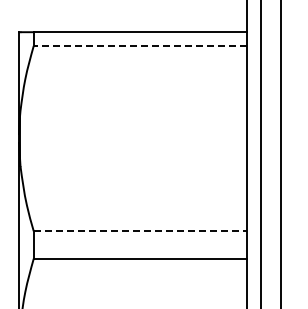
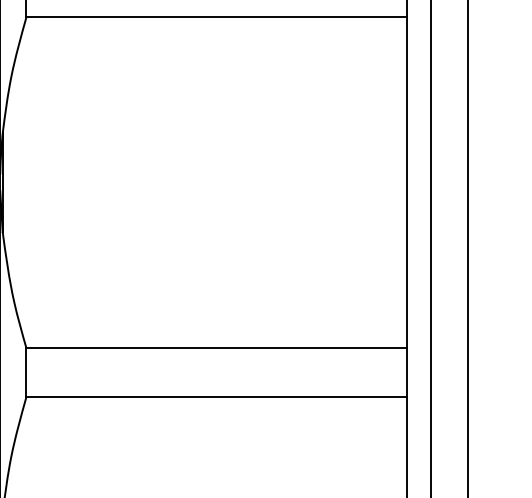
line: (140, 45) -> (216, 16), dashed -> solid
line: (140, 231) -> (216, 348), dashed -> solid

